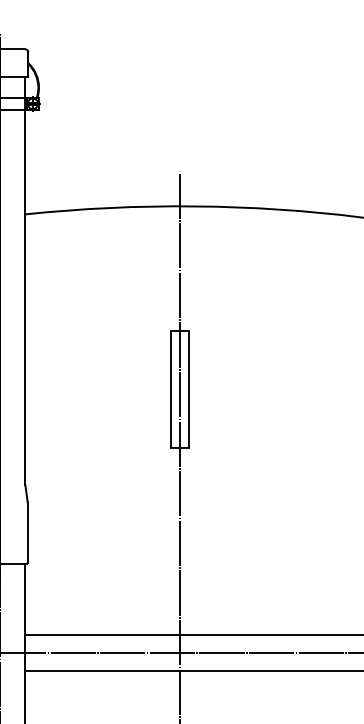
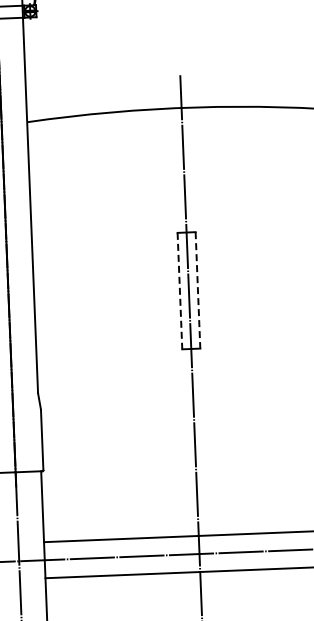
line: (171, 389) -> (180, 291), solid -> dashed
line: (189, 389) -> (198, 290), solid -> dashed

